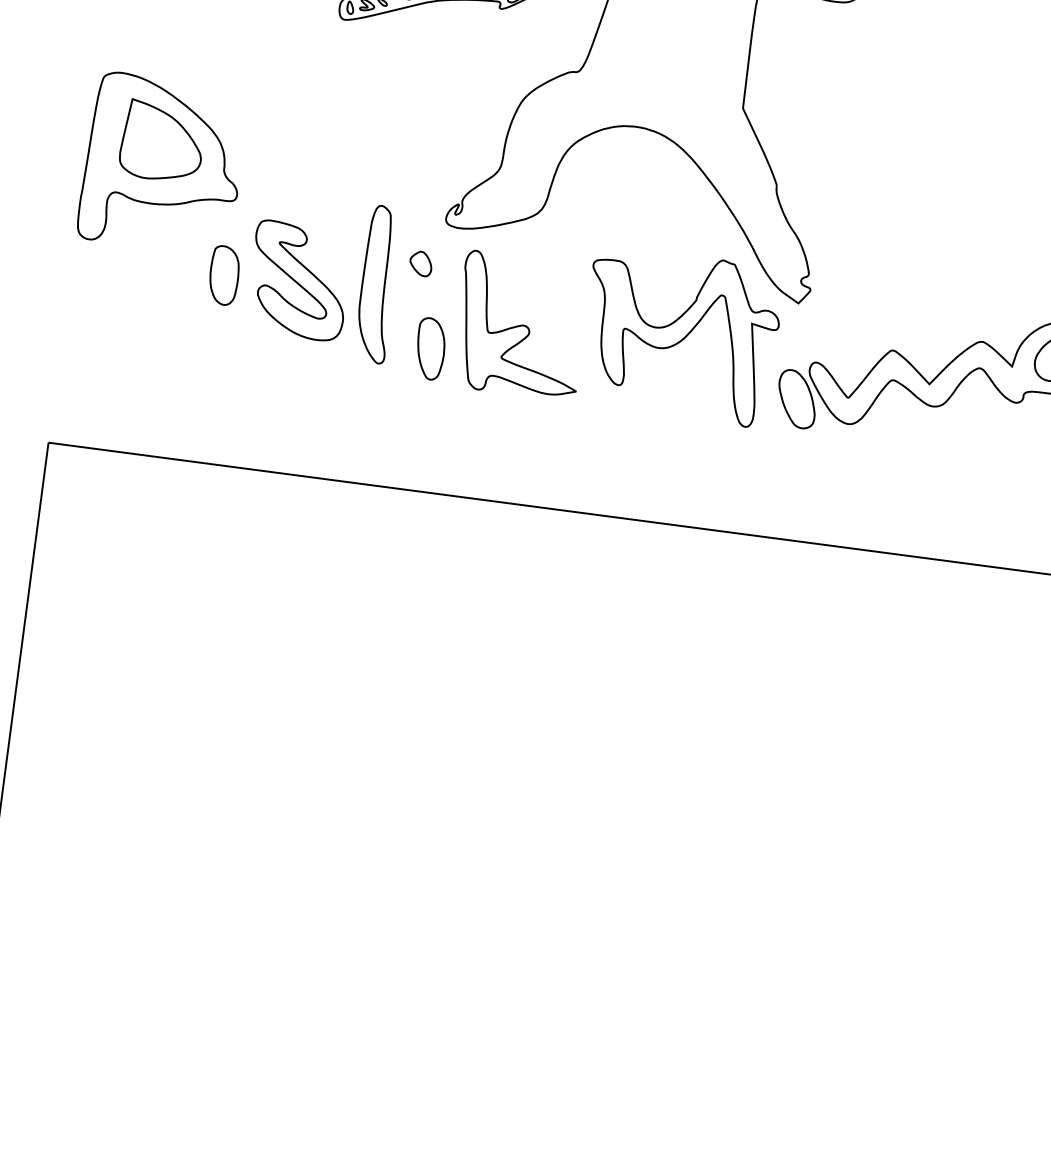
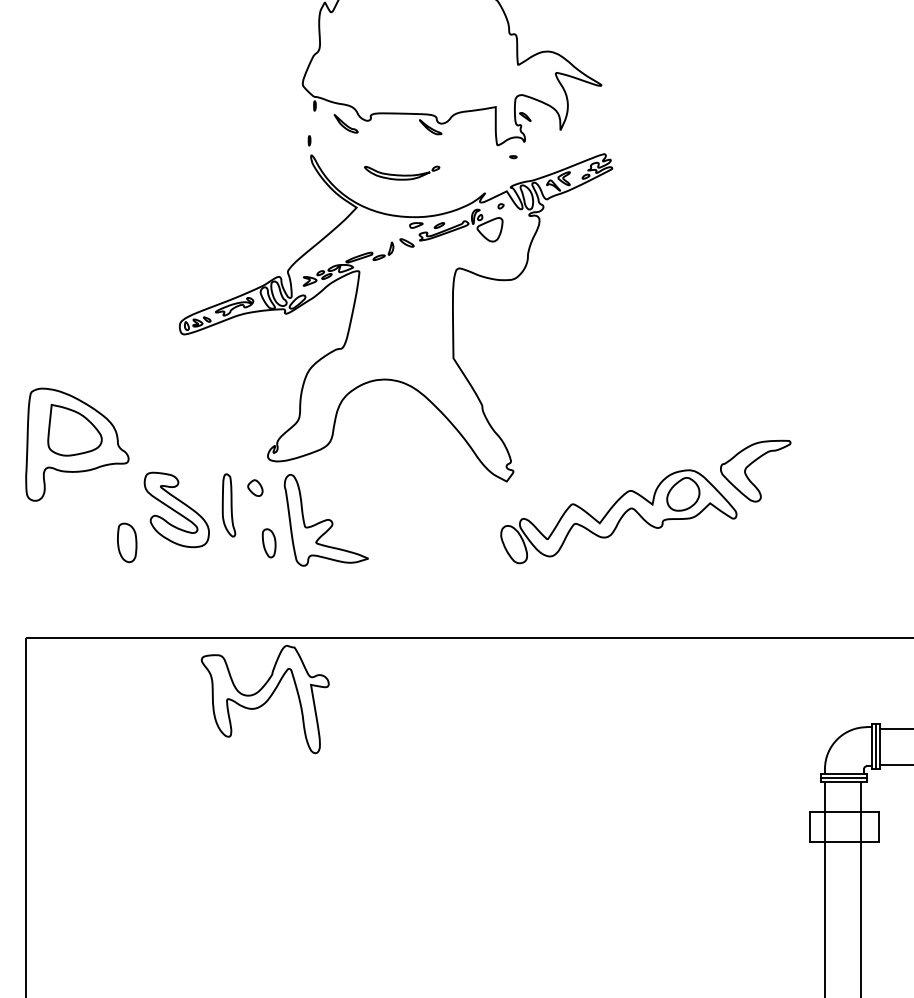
part: (224, 275) -> (127, 542), moved
part: (377, 284) -> (228, 505), size x0.6
part: (679, 336) -> (264, 699), moved
part: (431, 349) -> (269, 543), size x0.7

